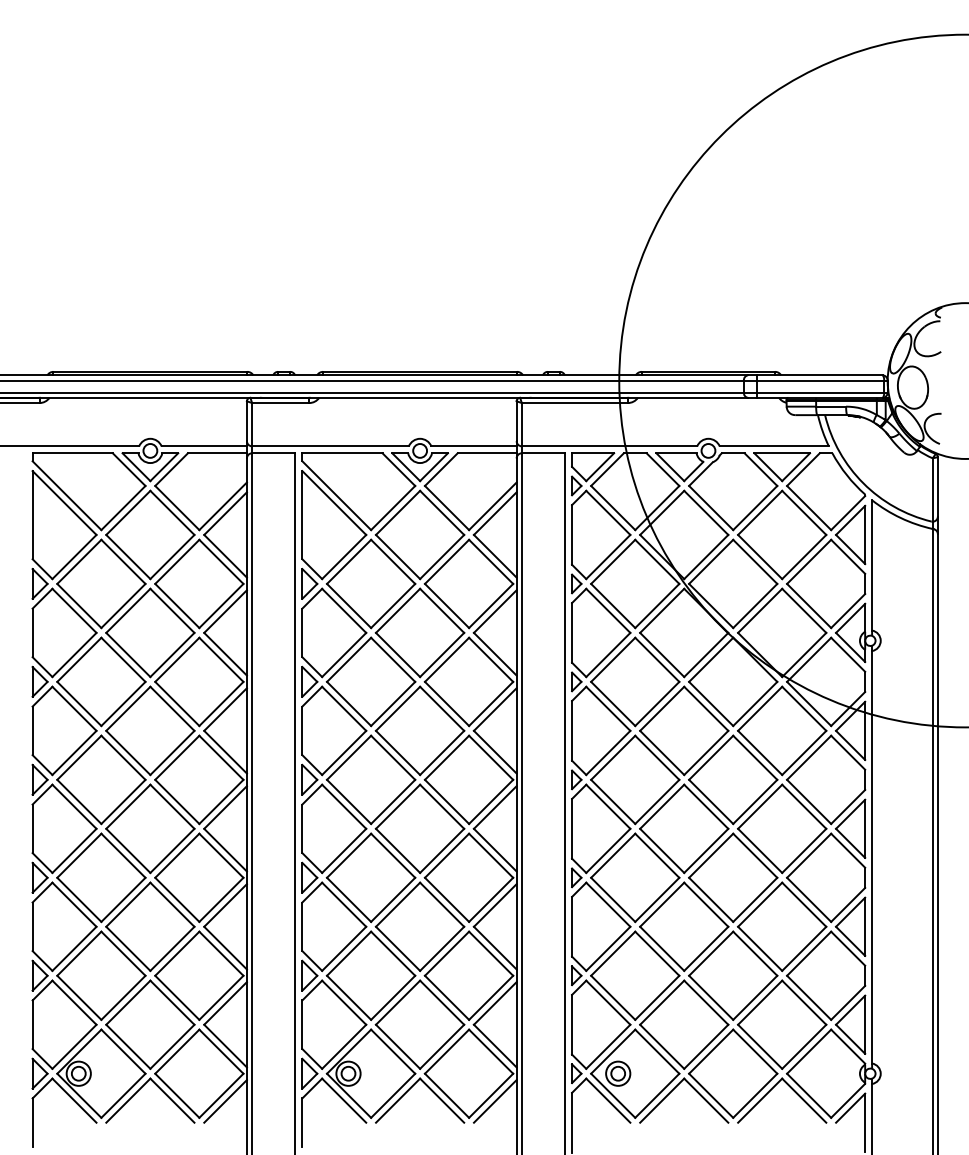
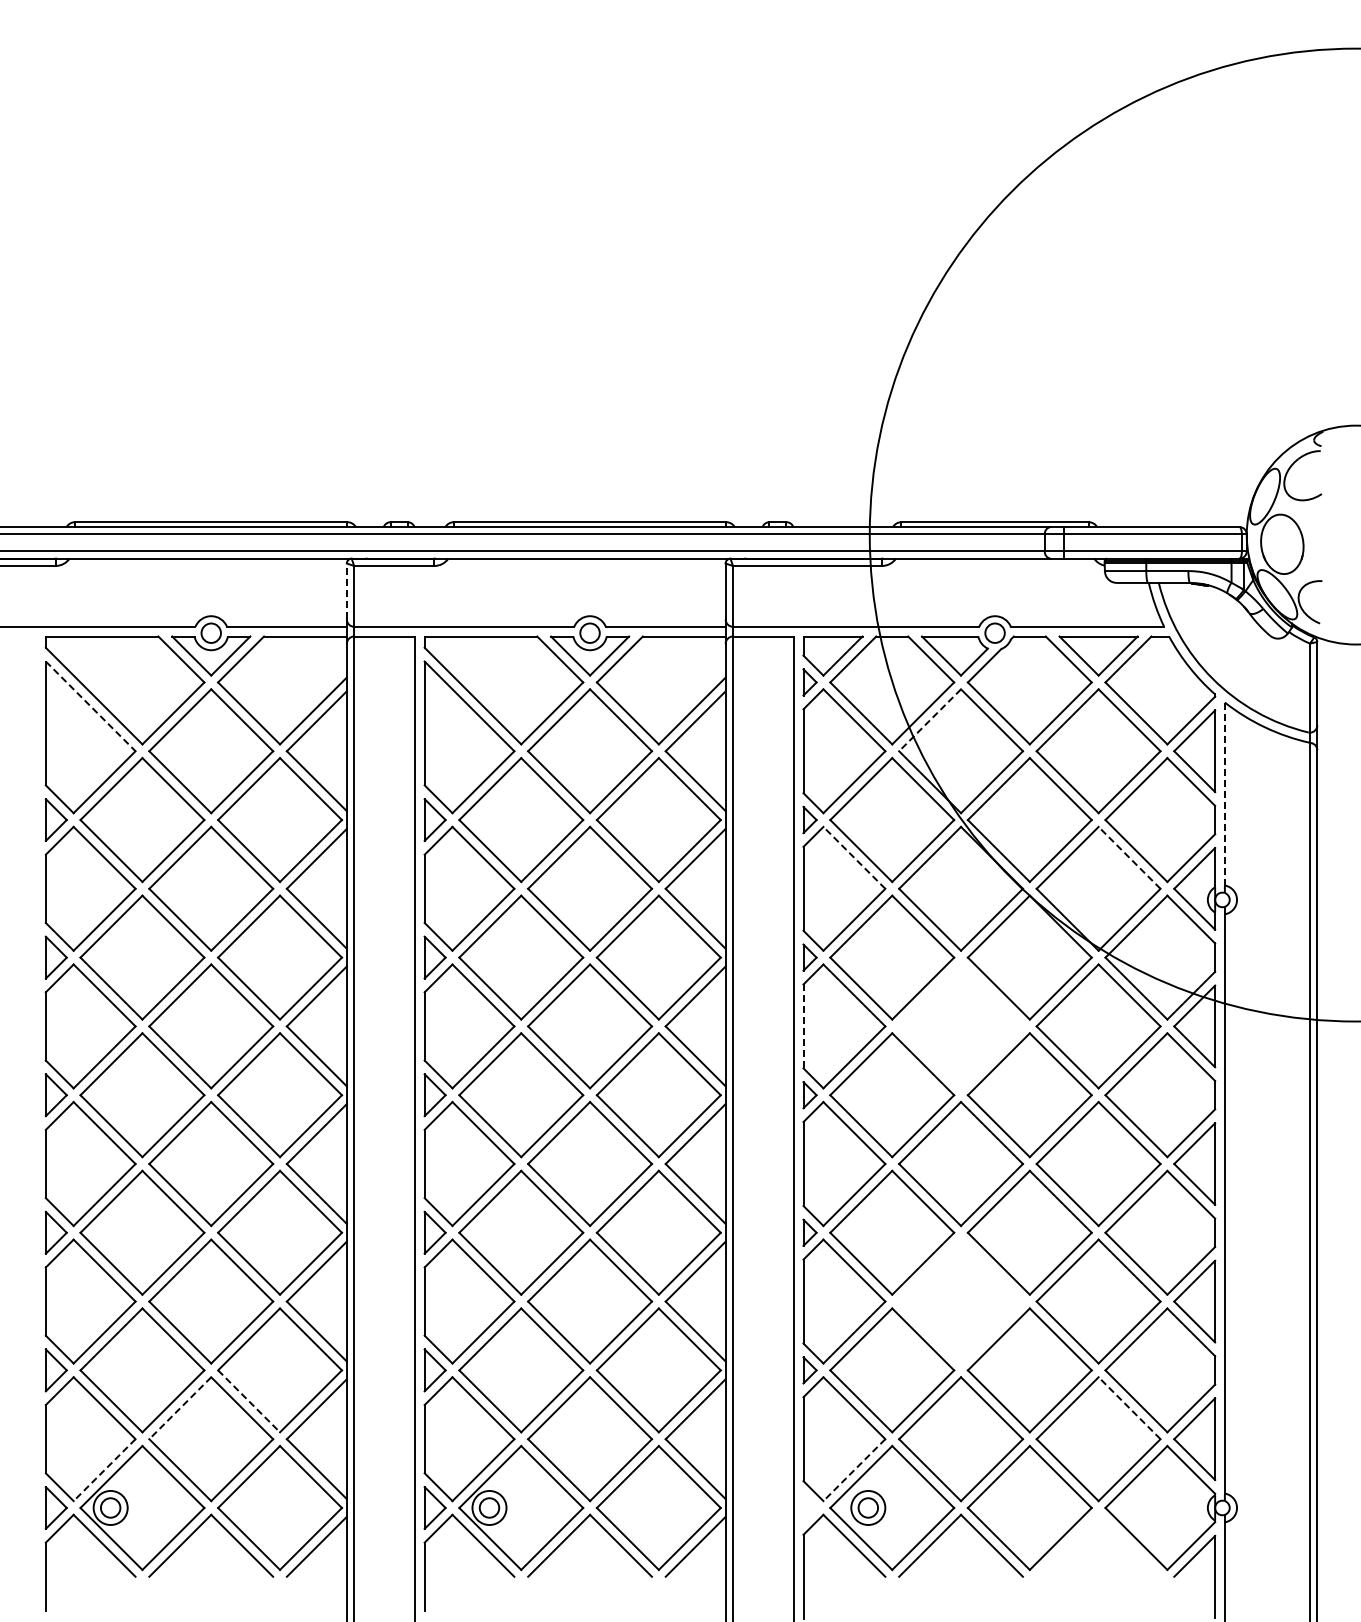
line: (246, 421) -> (346, 591), solid -> dashed
line: (65, 503) -> (91, 706), solid -> dashed
line: (662, 513) -> (930, 720), solid -> dashed
line: (871, 565) -> (1224, 793), solid -> dashed
line: (608, 610) -> (854, 857), solid -> dashed
line: (804, 610) -> (1129, 857), solid -> dashed
line: (572, 730) -> (803, 1026), solid -> dashed
part: (684, 730) -> (961, 1026), removed
part: (684, 926) -> (961, 1301), removed
line: (177, 997) -> (249, 1401), solid -> dashed
line: (128, 1002) -> (180, 1408), solid -> dashed
line: (804, 1002) -> (1129, 1408), solid -> dashed
line: (74, 1047) -> (104, 1470), solid -> dashed
line: (608, 1047) -> (854, 1470), solid -> dashed
part: (576, 1073) -> (809, 1507), removed
part: (772, 1089) -> (1084, 1530), removed

